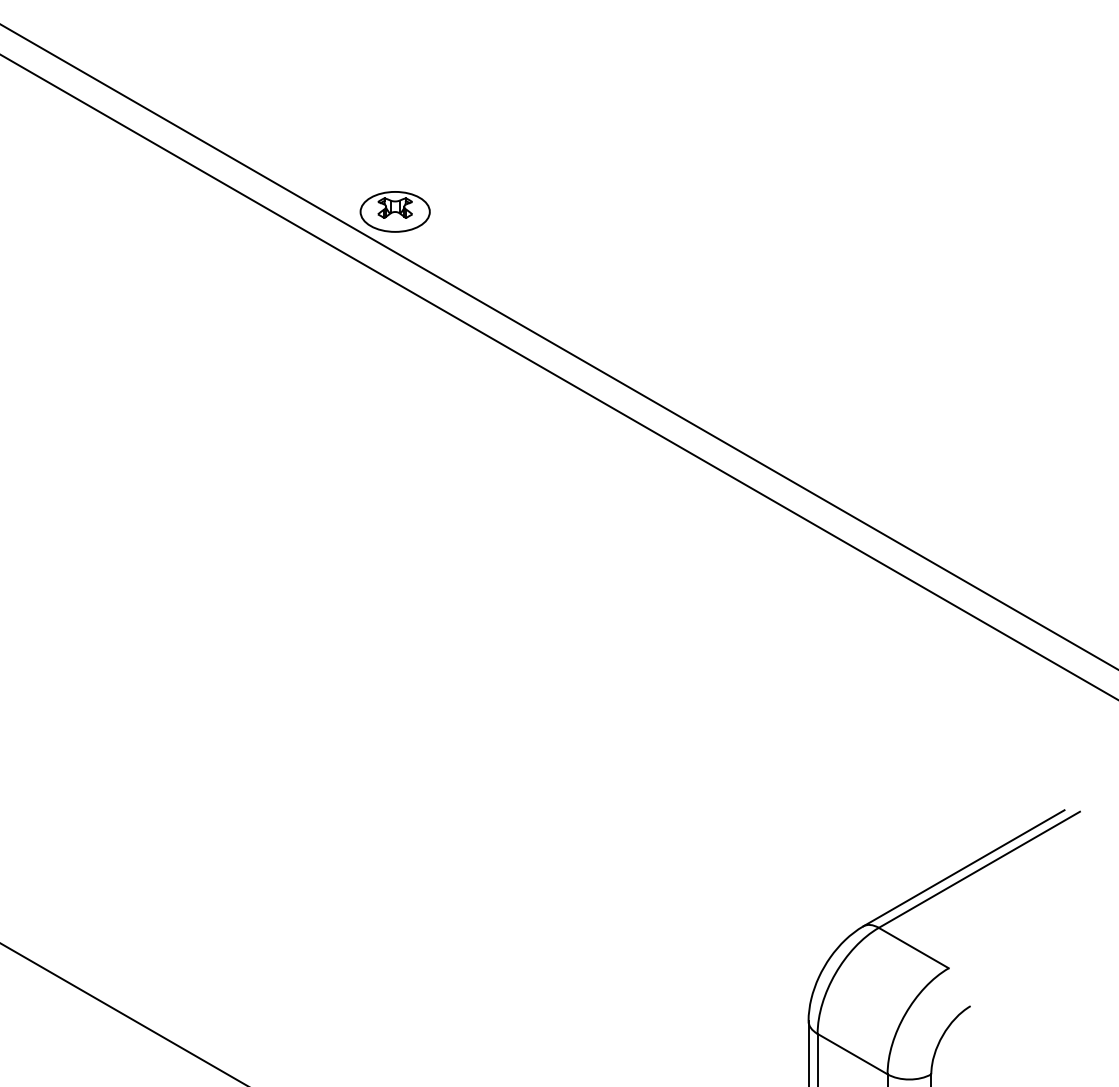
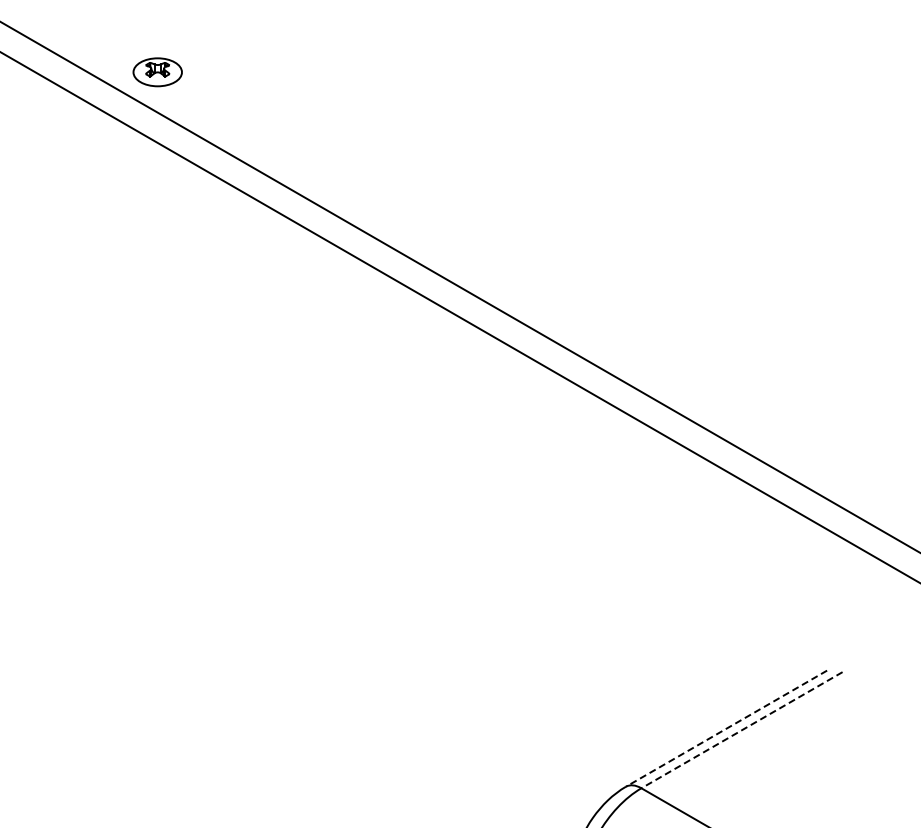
part: (394, 211) -> (157, 71), size x0.7
line: (963, 868) -> (726, 728), solid -> dashed
line: (978, 870) -> (741, 730), solid -> dashed

